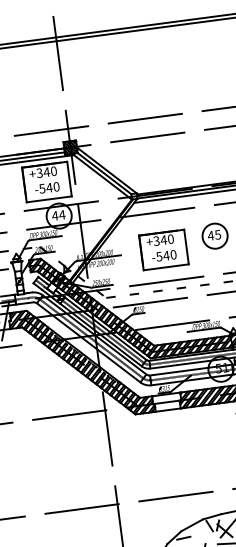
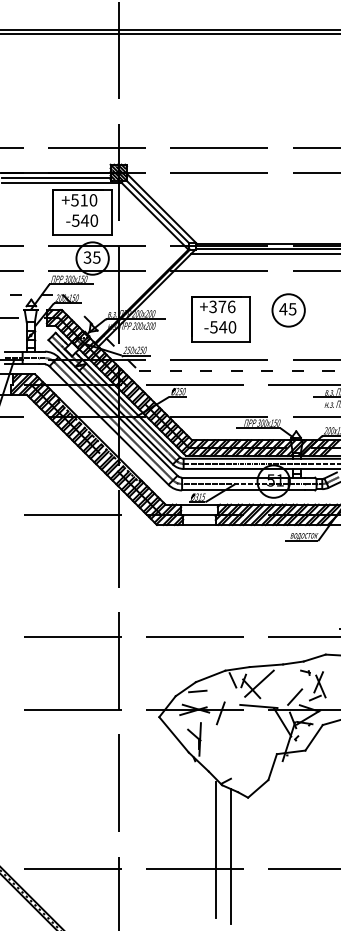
text: (43, 172) -> (79, 200), +340 -> +510
text: (58, 215) -> (91, 257), 44 -> 35
text: (166, 239) -> (226, 306), +340 -> +376

